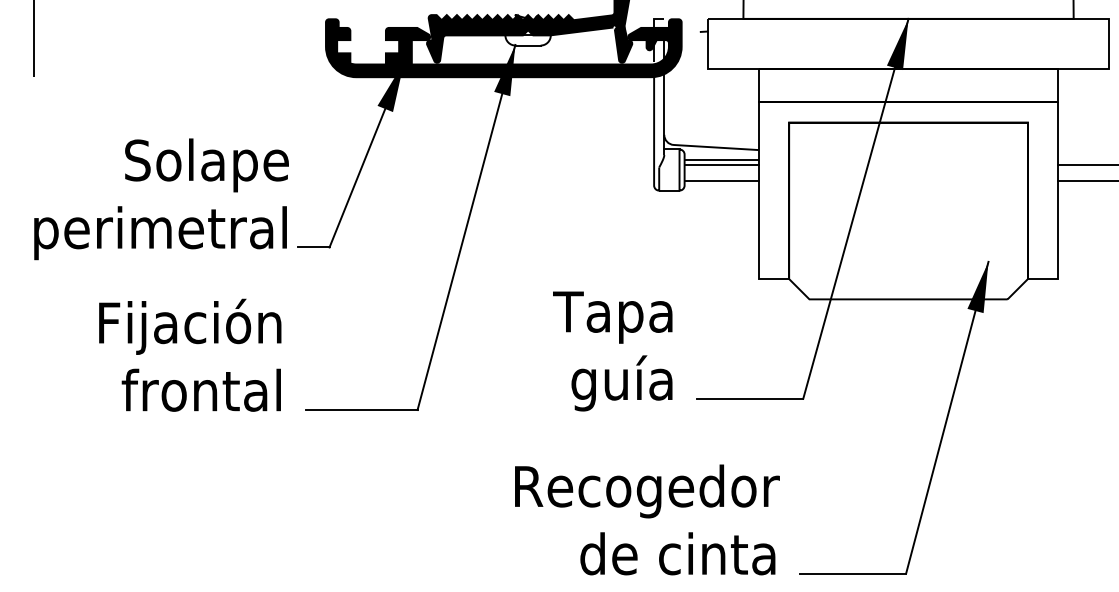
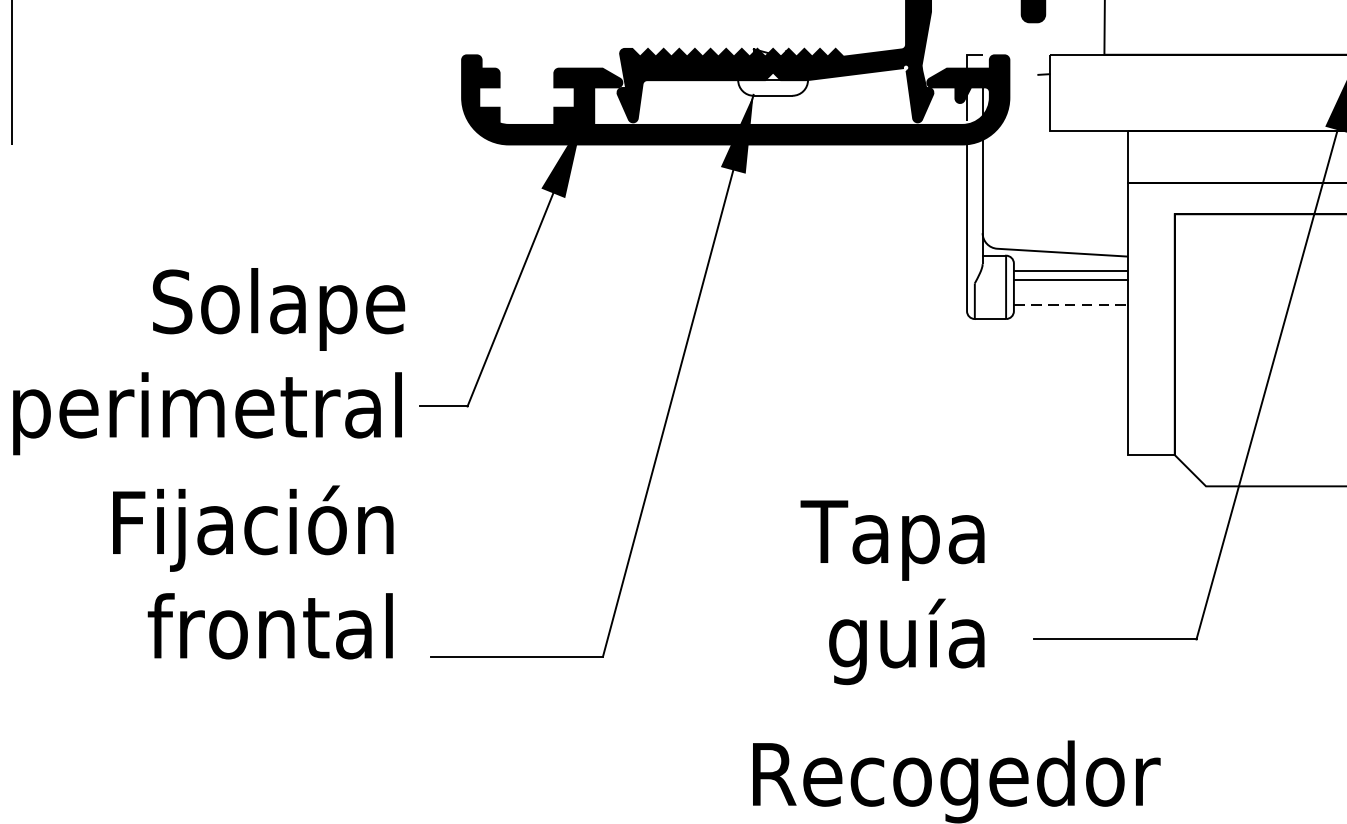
line: (722, 181) -> (1072, 304), solid -> dashed
text: (161, 199) -> (208, 361), moved
text: (612, 351) -> (892, 592), moved

